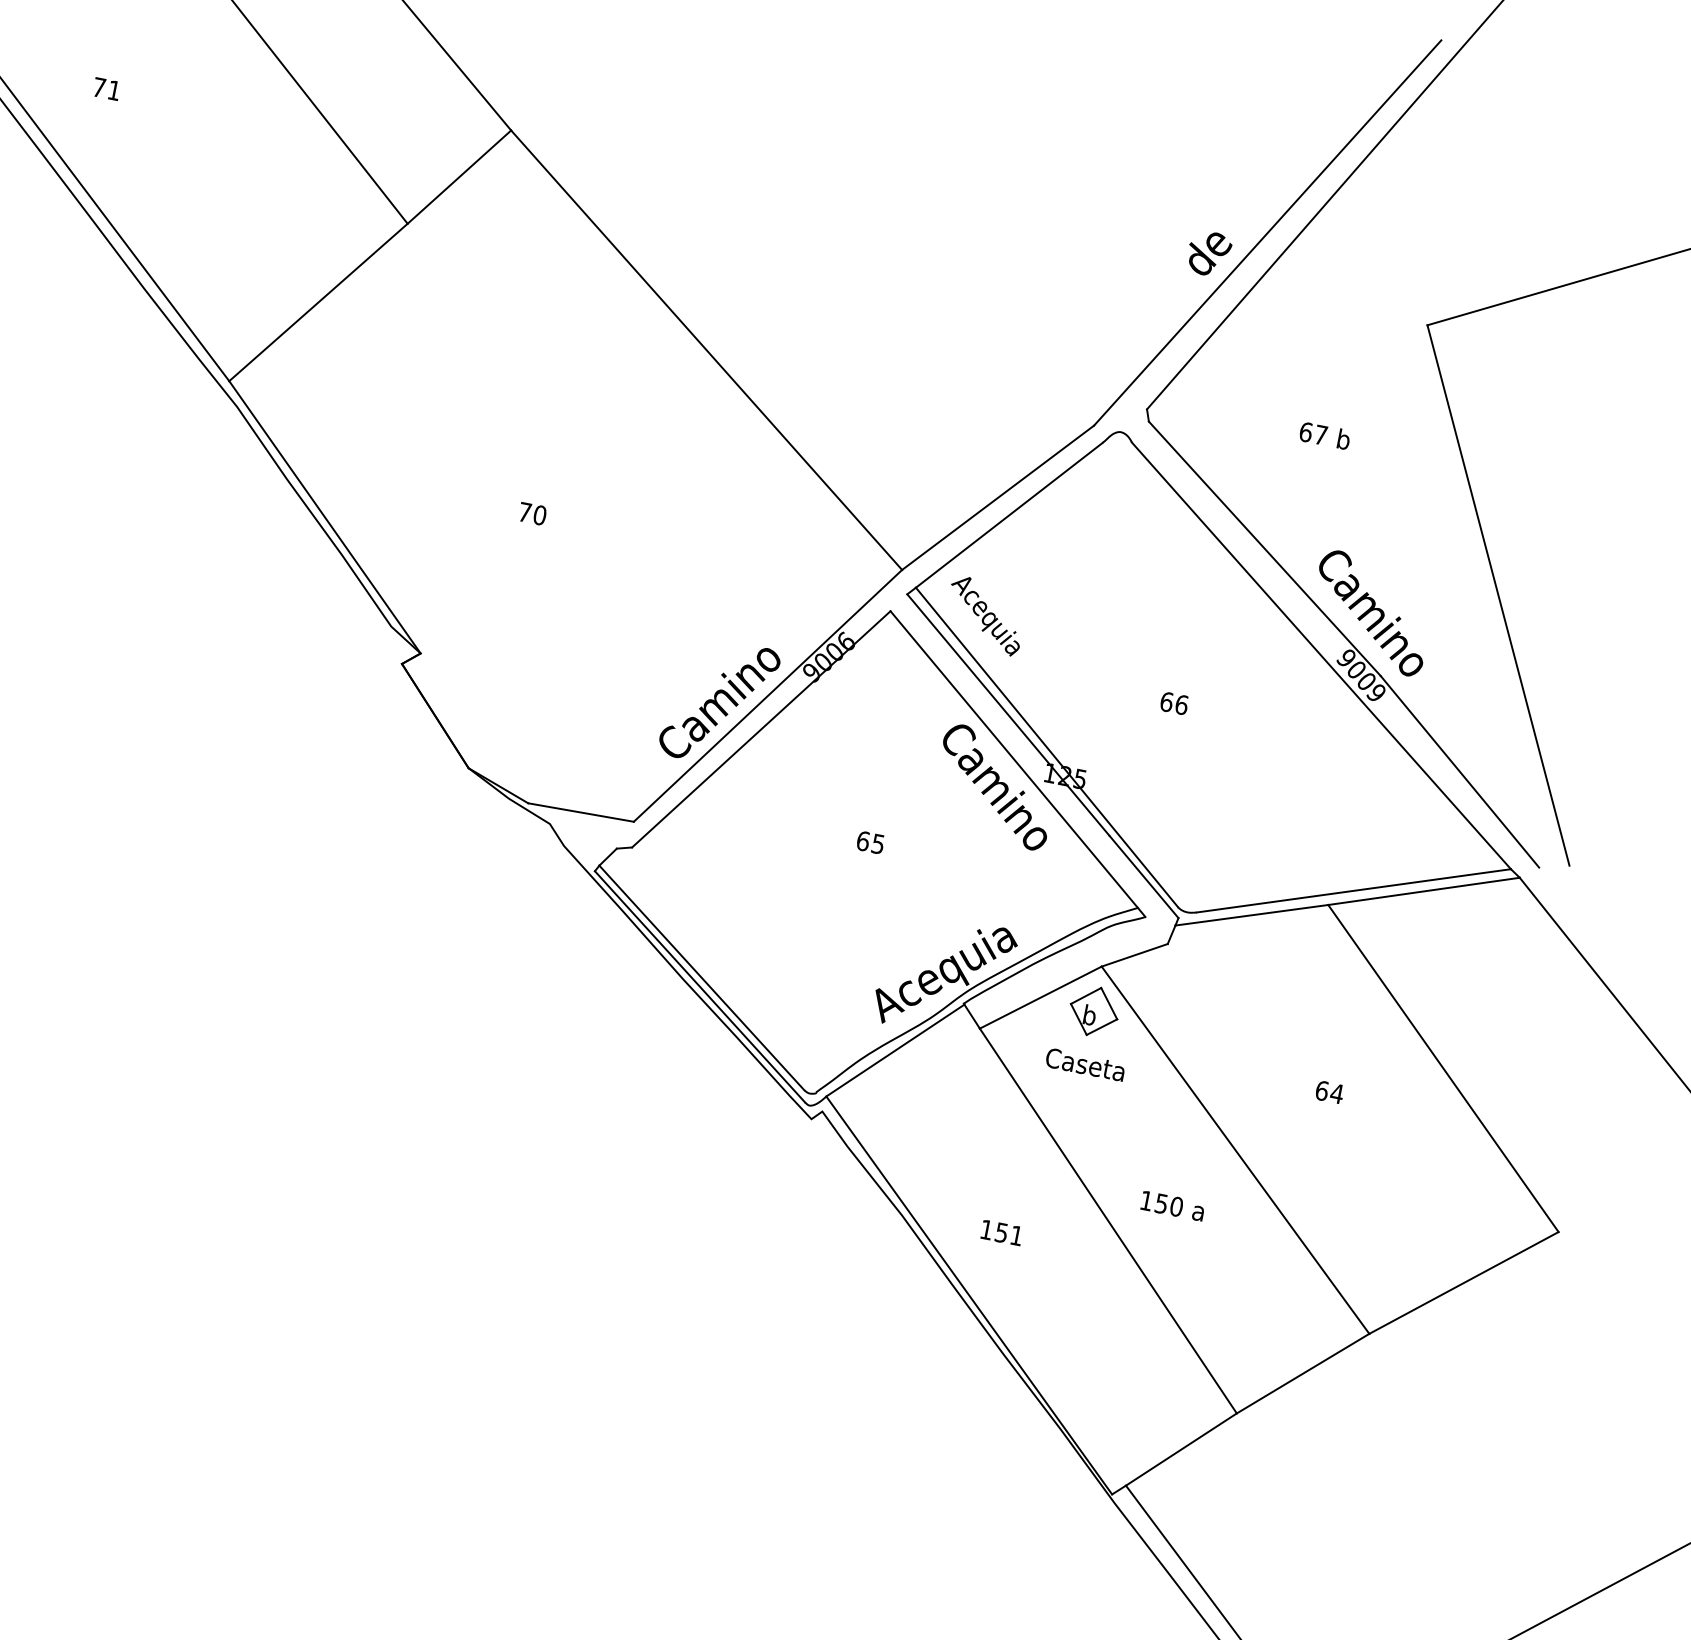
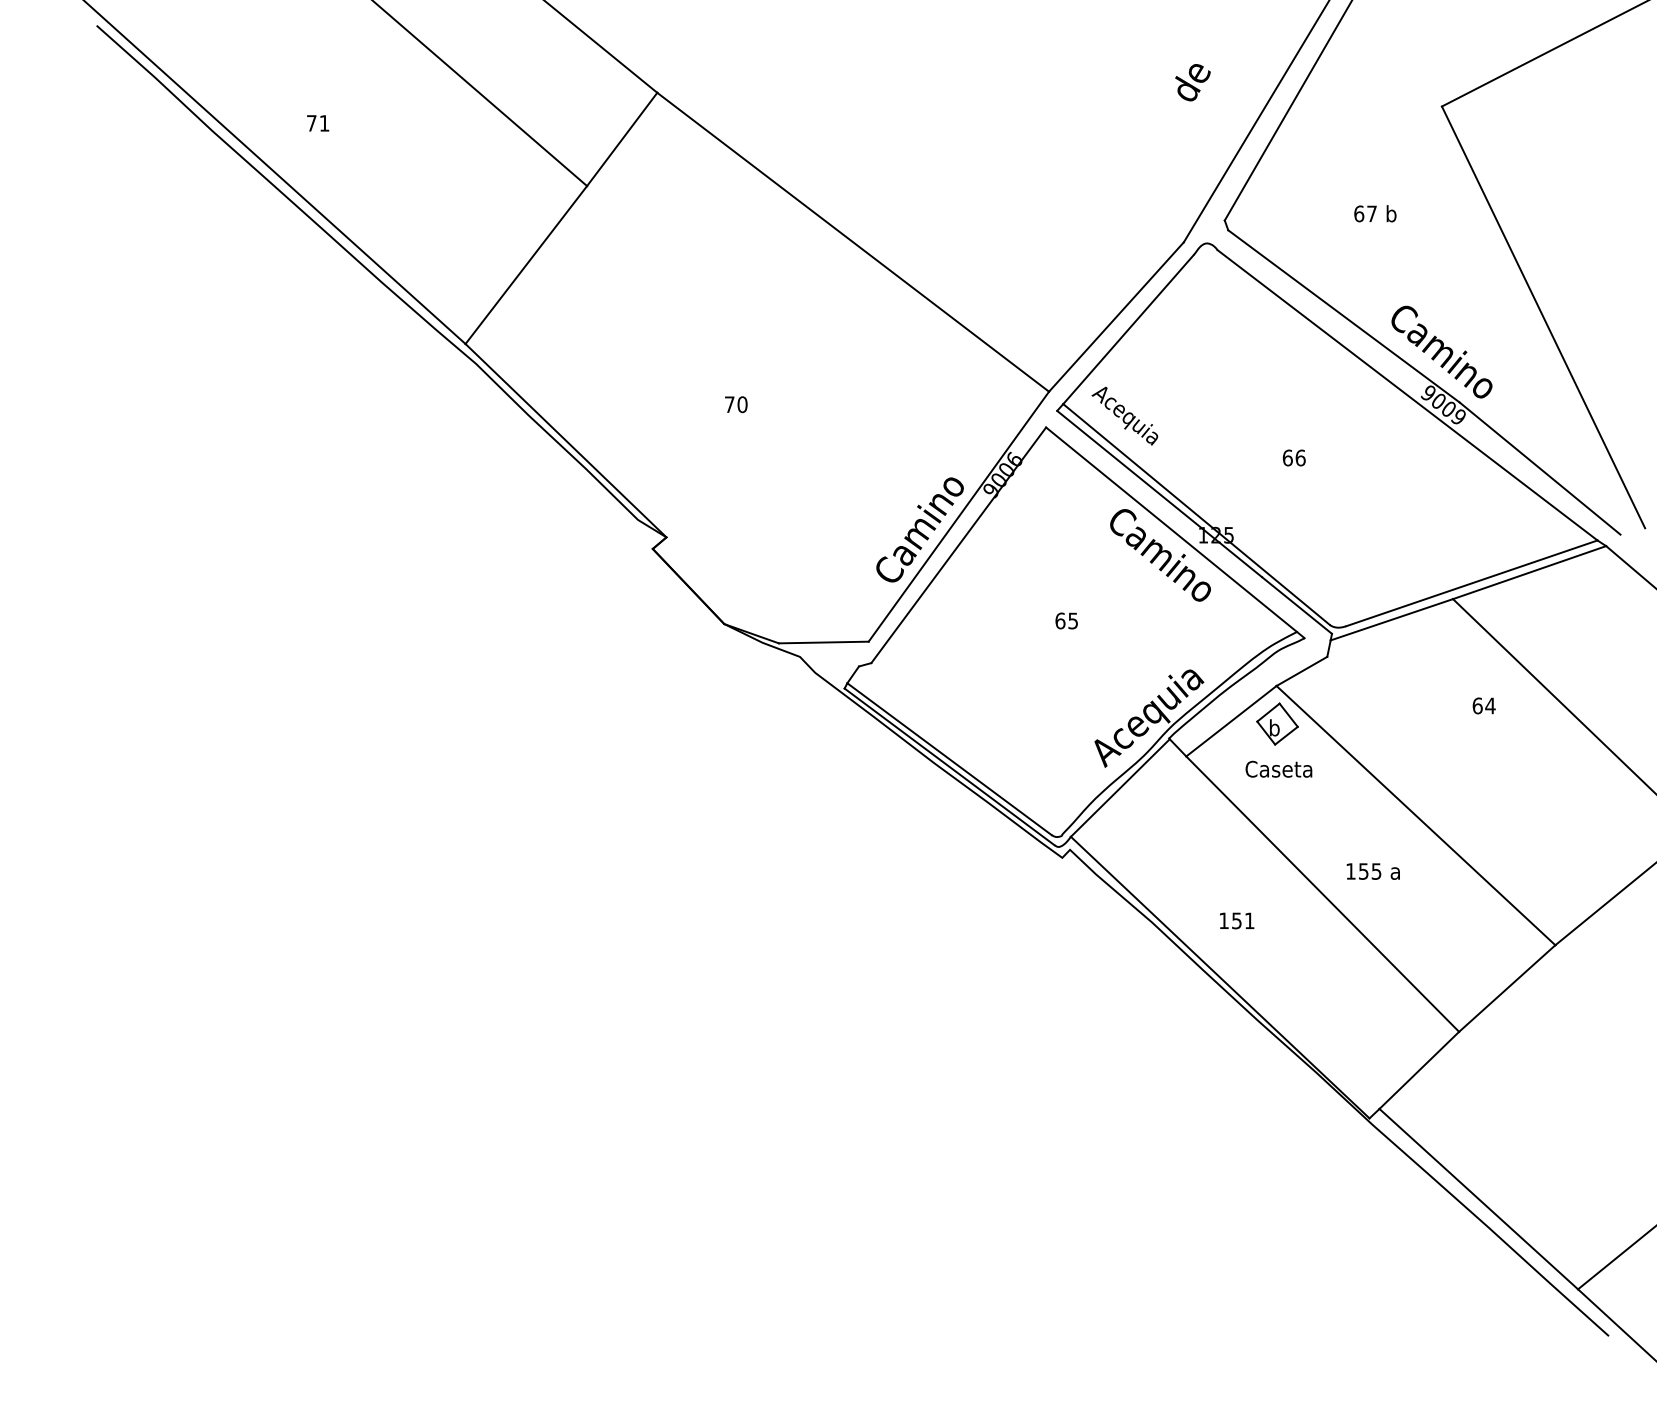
text: (1208, 253) -> (1192, 82), moved
text: (1329, 1091) -> (1483, 705), moved
text: (1176, 1206) -> (1376, 871), 150 -> 155

